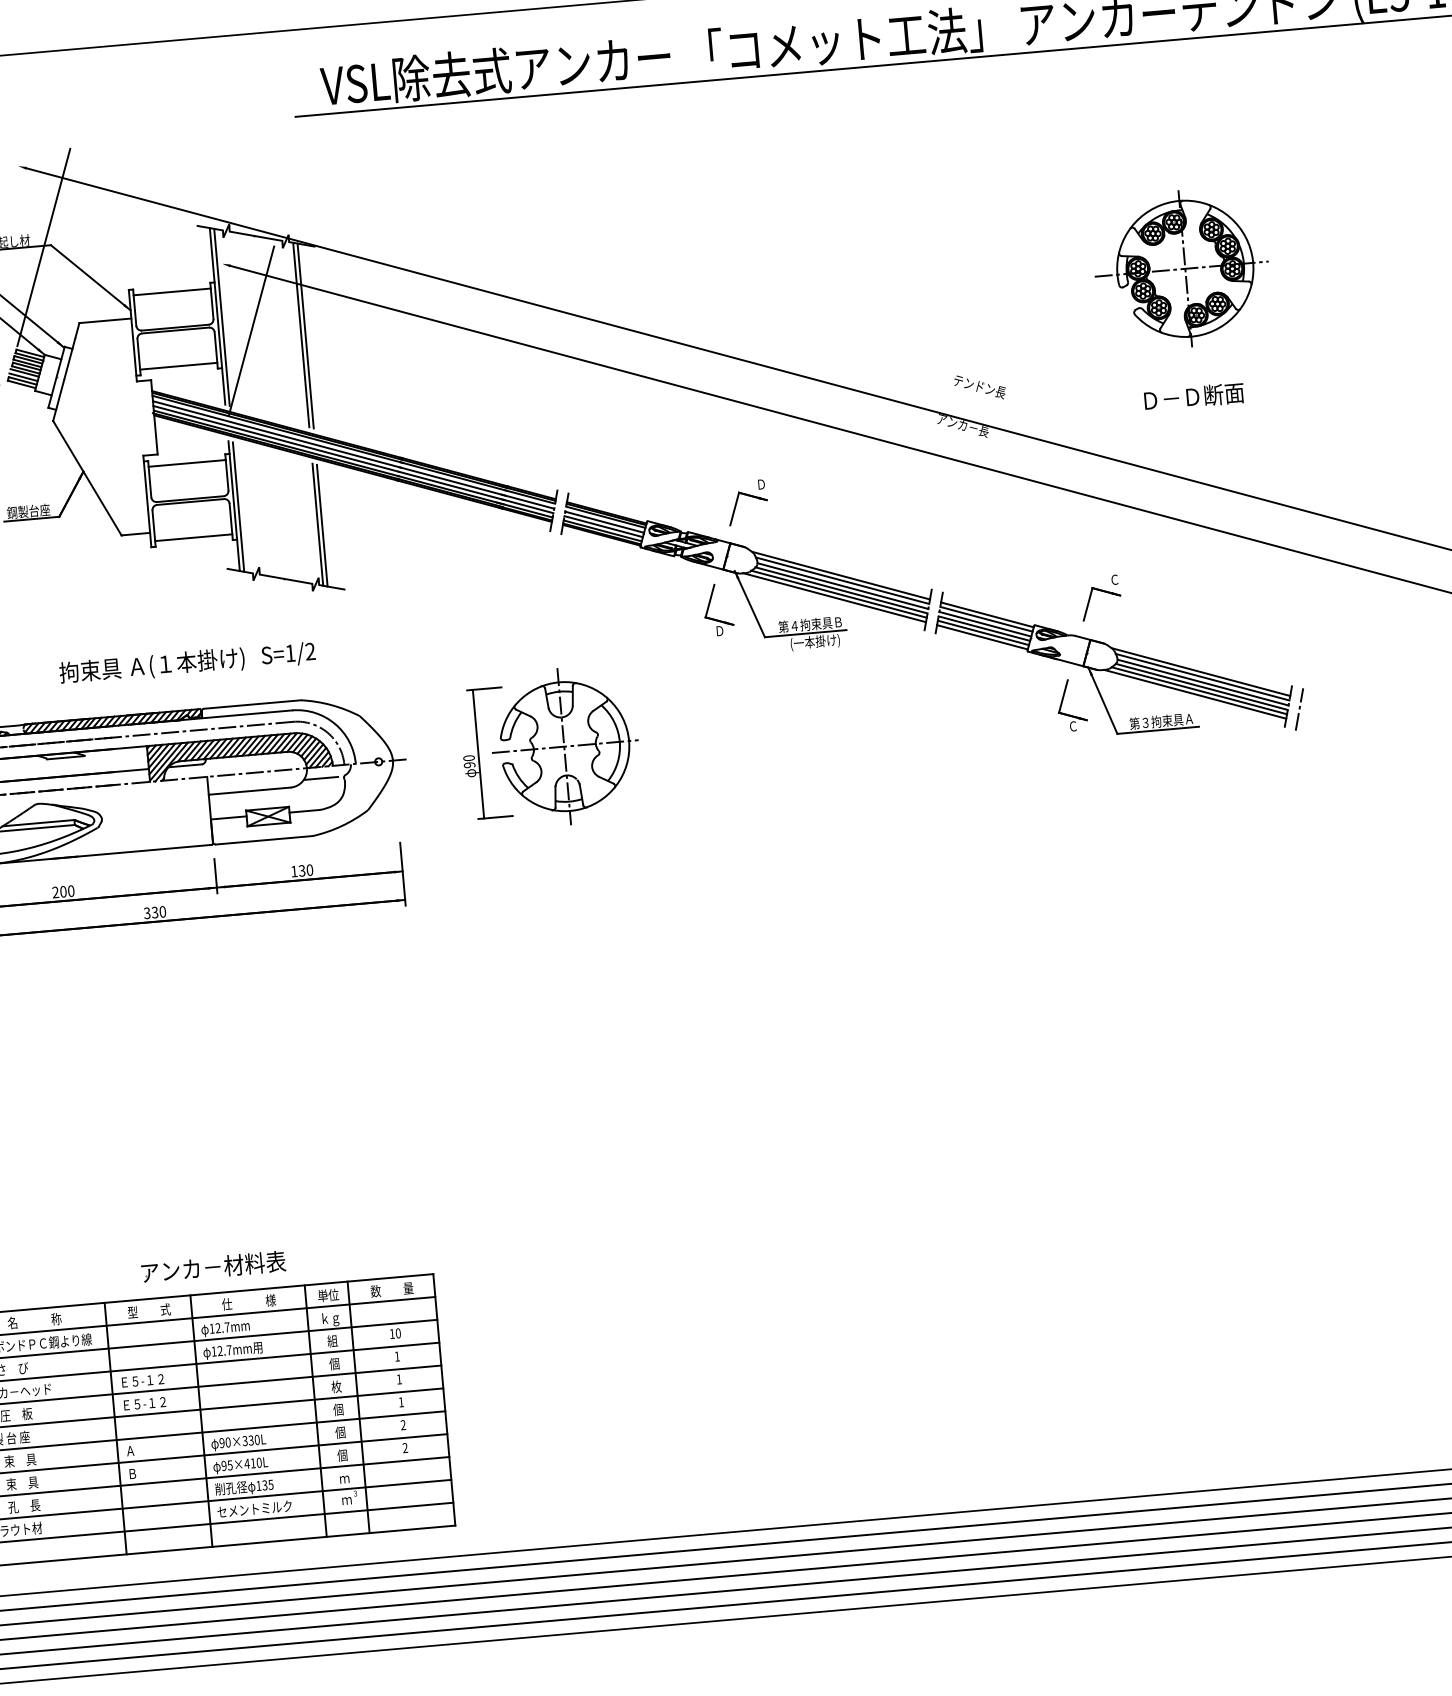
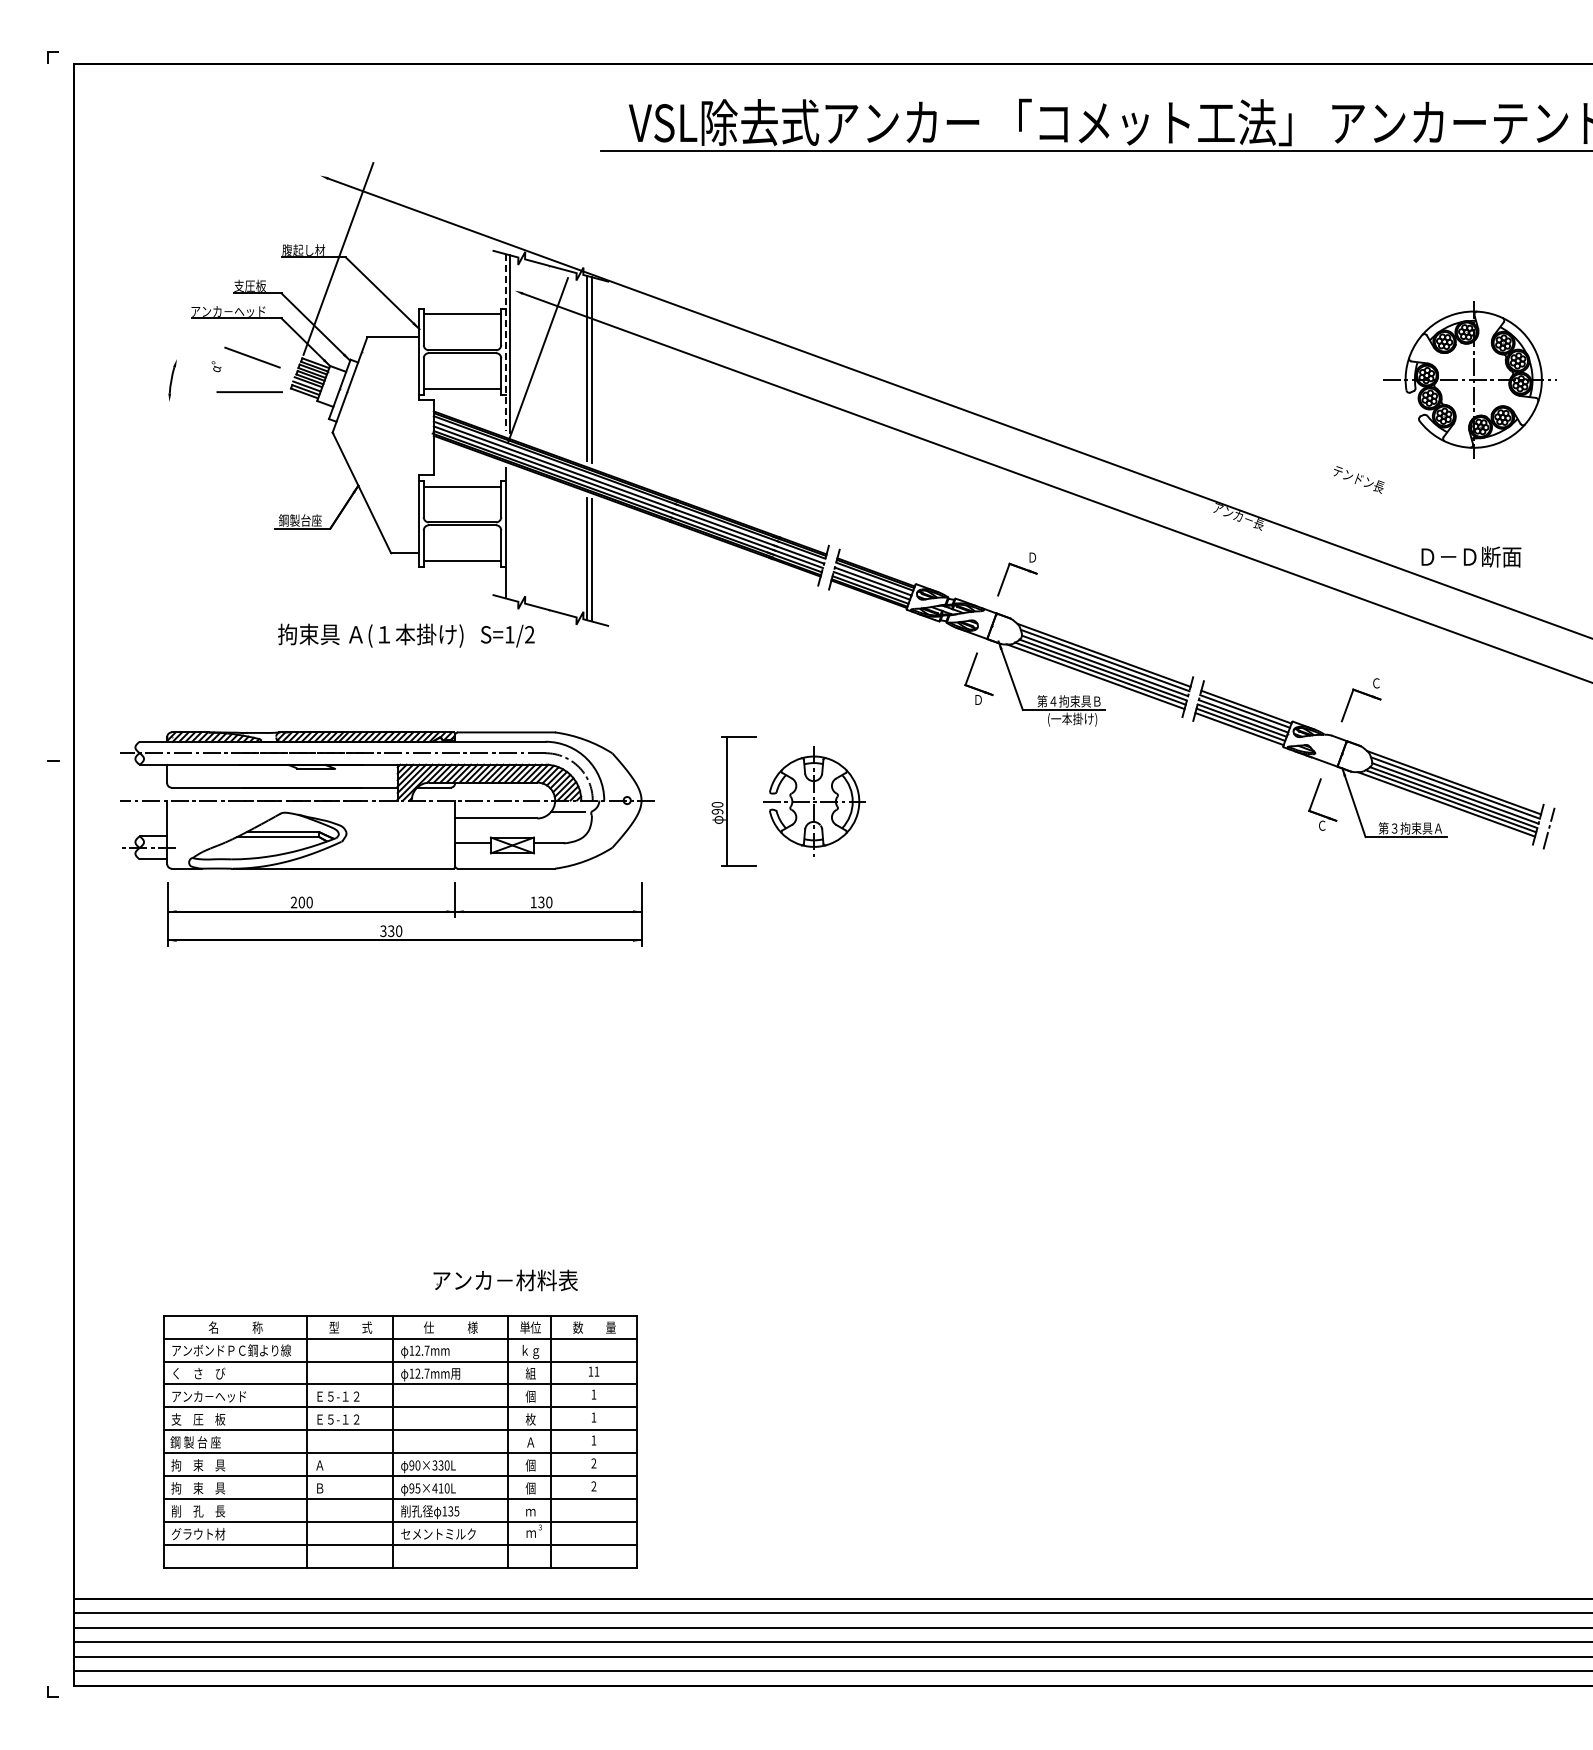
line: (217, 316) -> (505, 342), solid -> dashed
text: (979, 387) -> (1358, 479), moved
text: (1194, 396) -> (1471, 556), moved
line: (238, 507) -> (509, 534), removed
text: (187, 663) -> (406, 635), moved
part: (565, 746) -> (814, 801), size x0.7
part: (213, 1267) -> (505, 1280), moved
text: (397, 1333) -> (596, 1371), 10 -> 11
text: (338, 1409) -> (530, 1442), 個 -> Ａ

